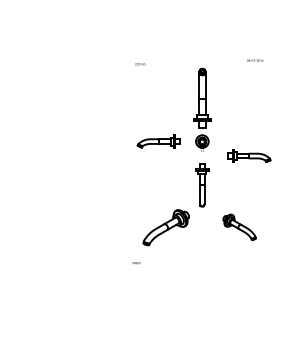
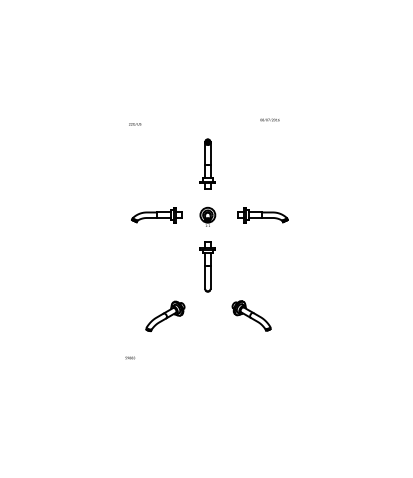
part: (202, 97) -> (207, 163), size x0.71
part: (248, 156) -> (262, 215), moved
part: (166, 227) -> (165, 316), size x0.71

